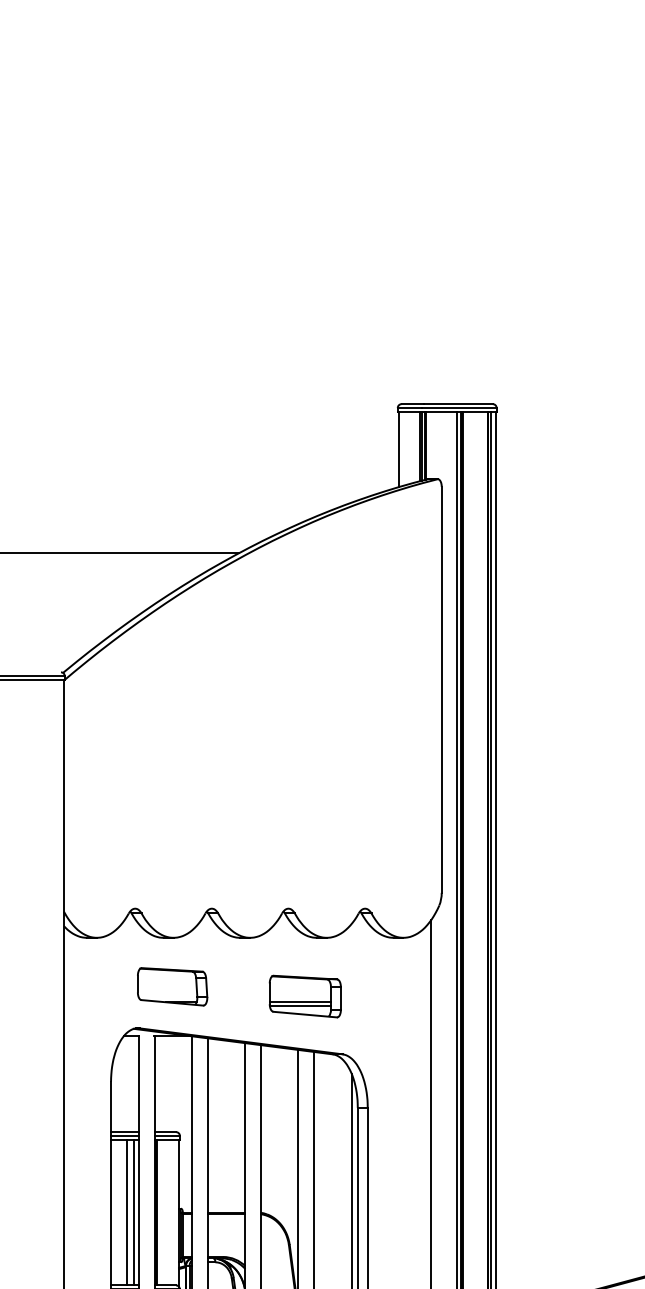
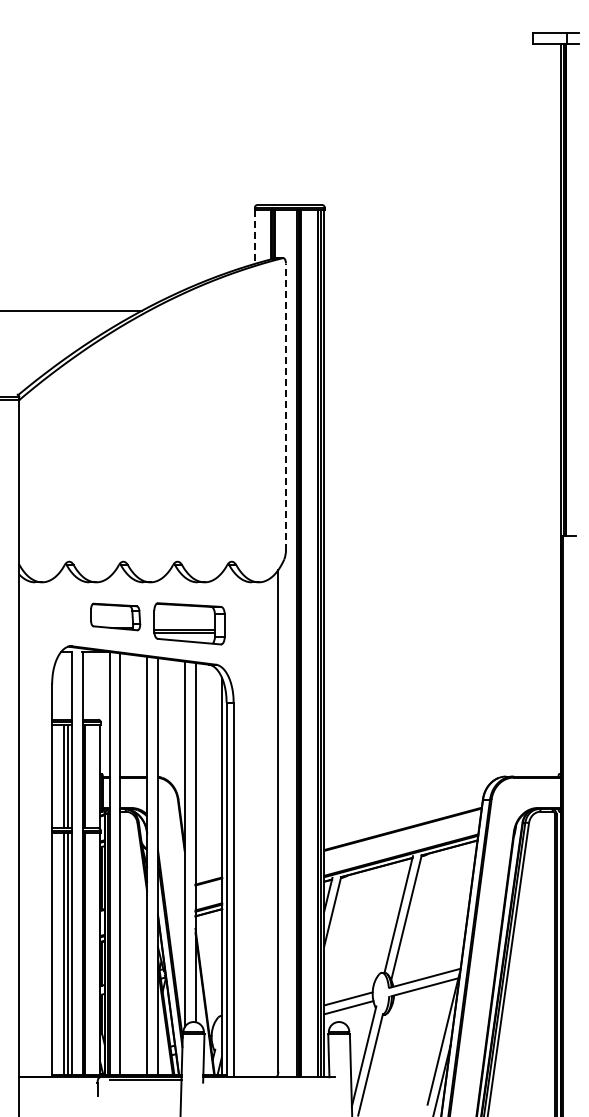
line: (398, 450) -> (255, 237), solid -> dashed
line: (441, 690) -> (285, 407), solid -> dashed
part: (172, 986) -> (115, 616), moved
part: (305, 996) -> (189, 623), size x1.4

